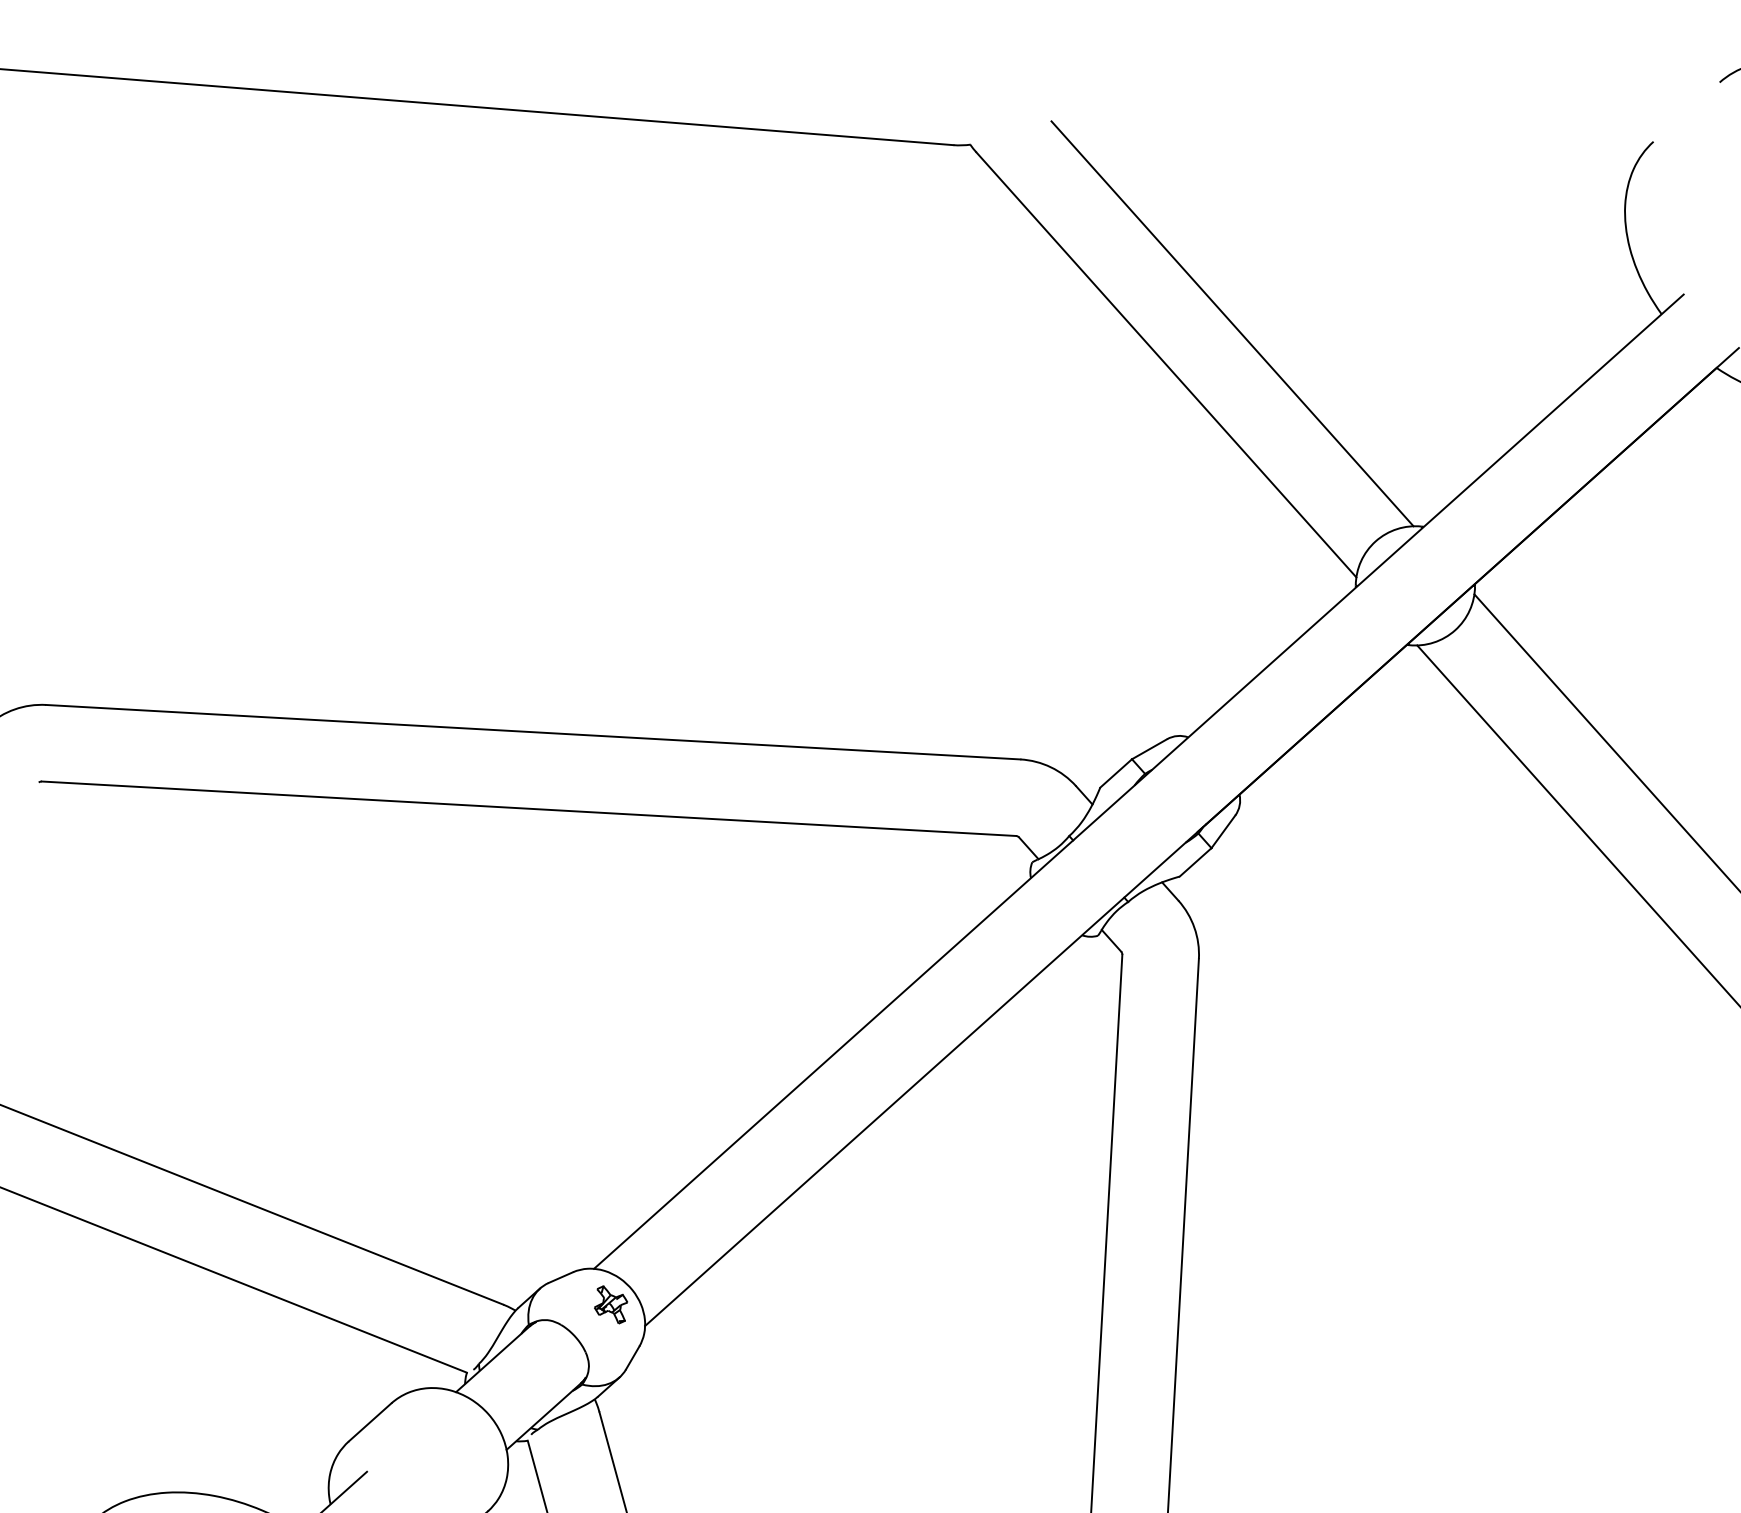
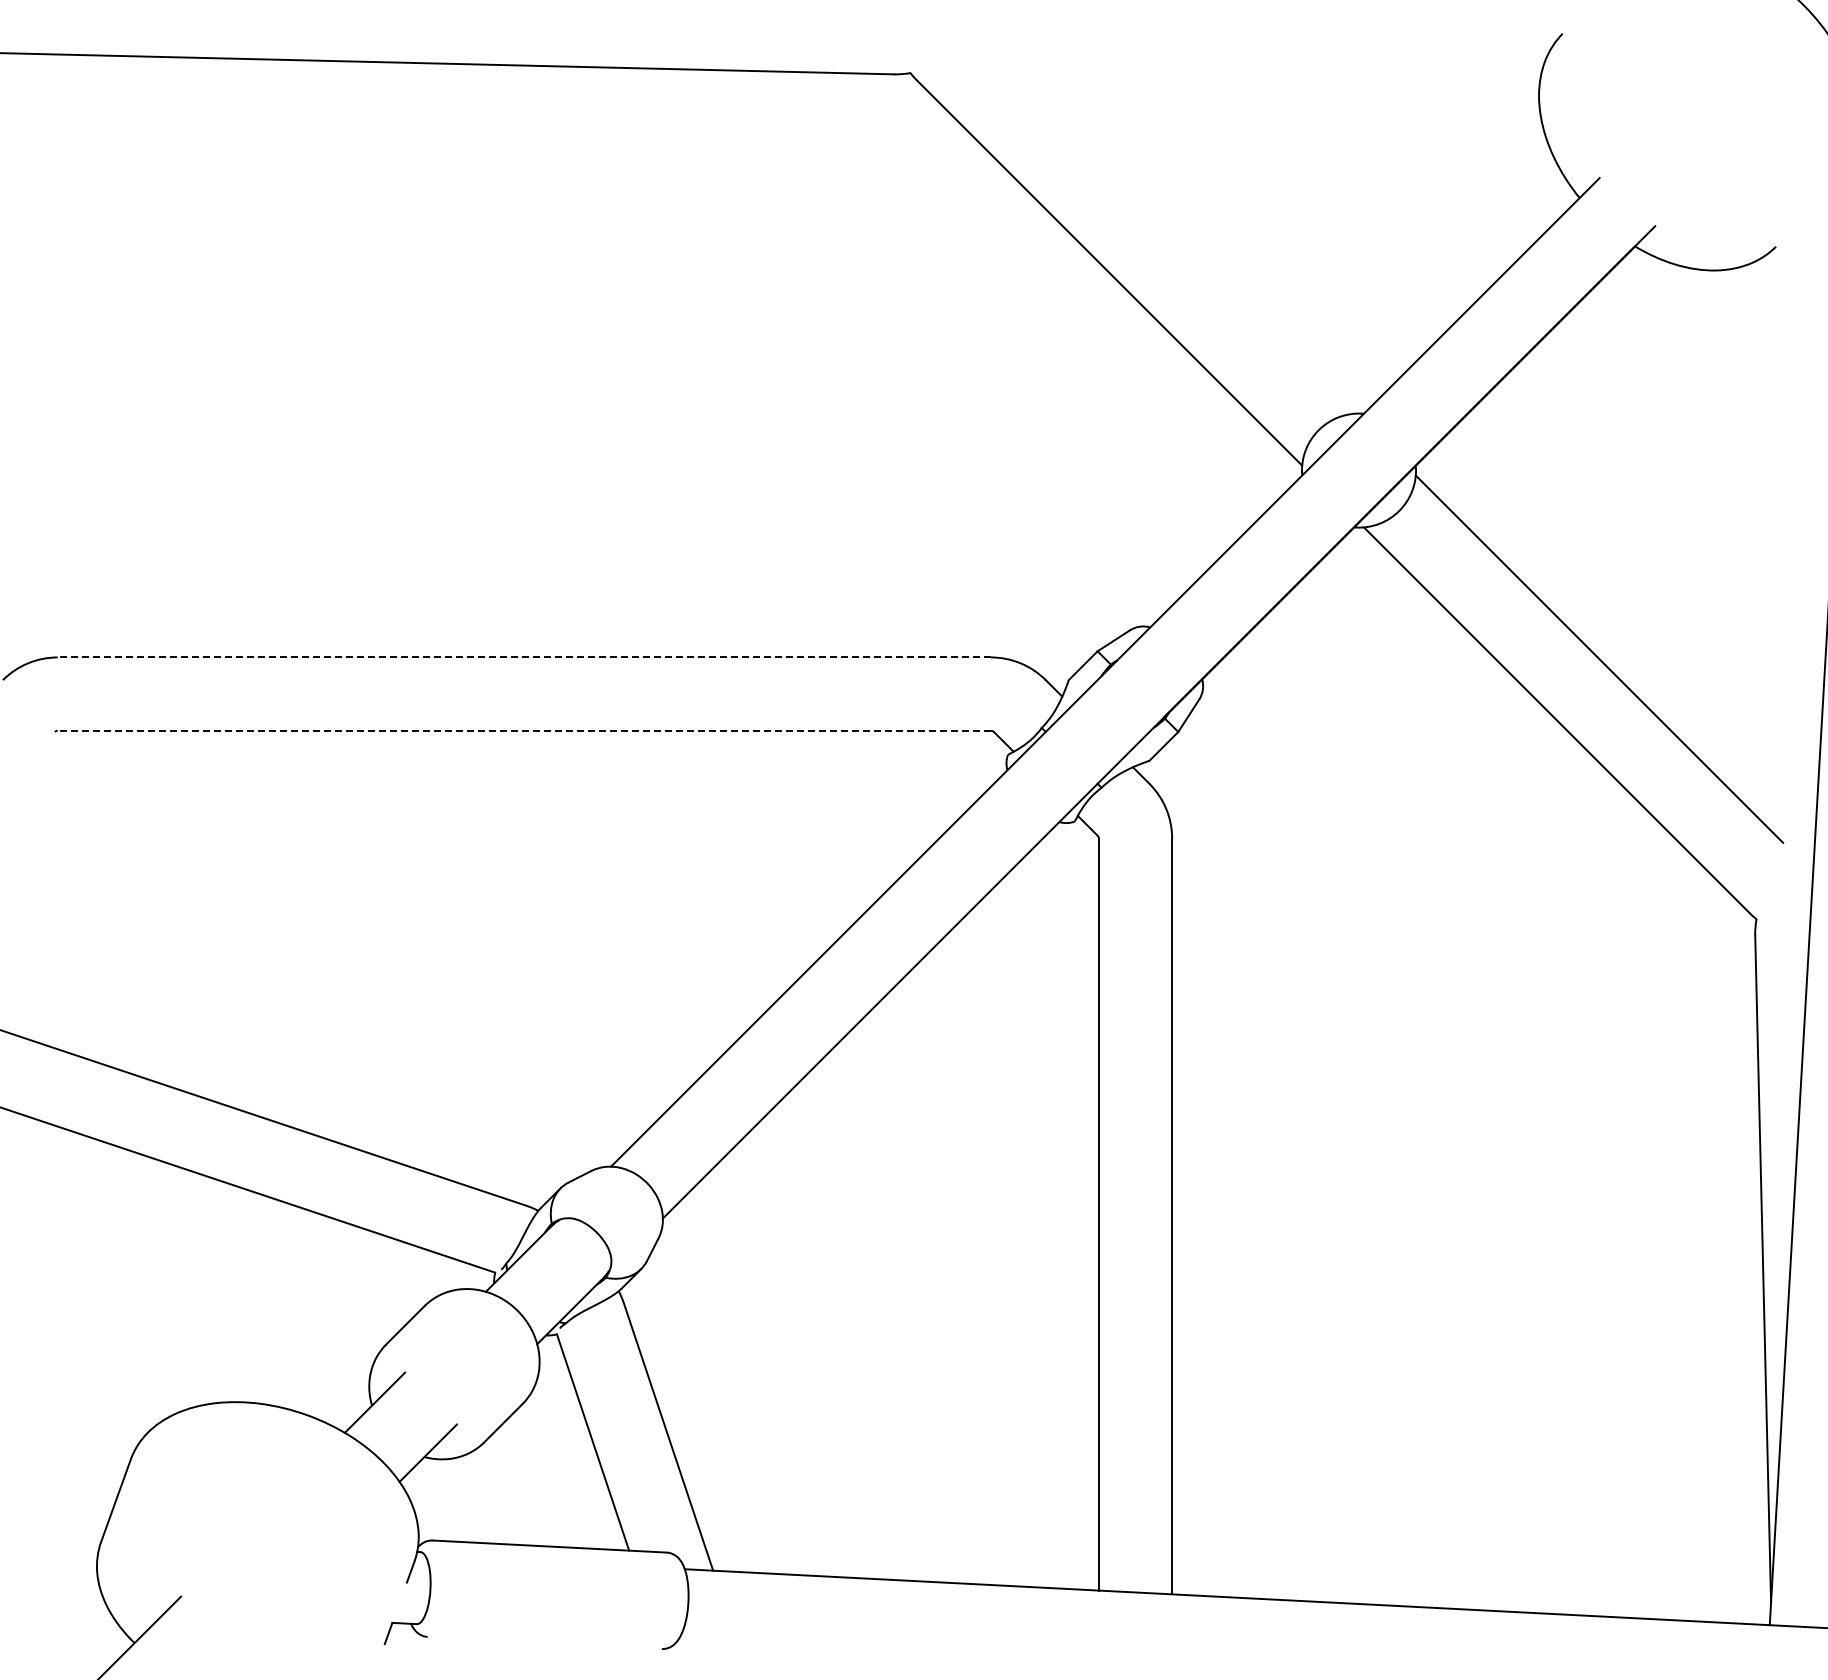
line: (1232, 323) -> (1170, 229), removed
line: (533, 732) -> (524, 657), solid -> dashed
line: (529, 808) -> (524, 730), solid -> dashed
part: (611, 1305) -> (629, 1200), removed

